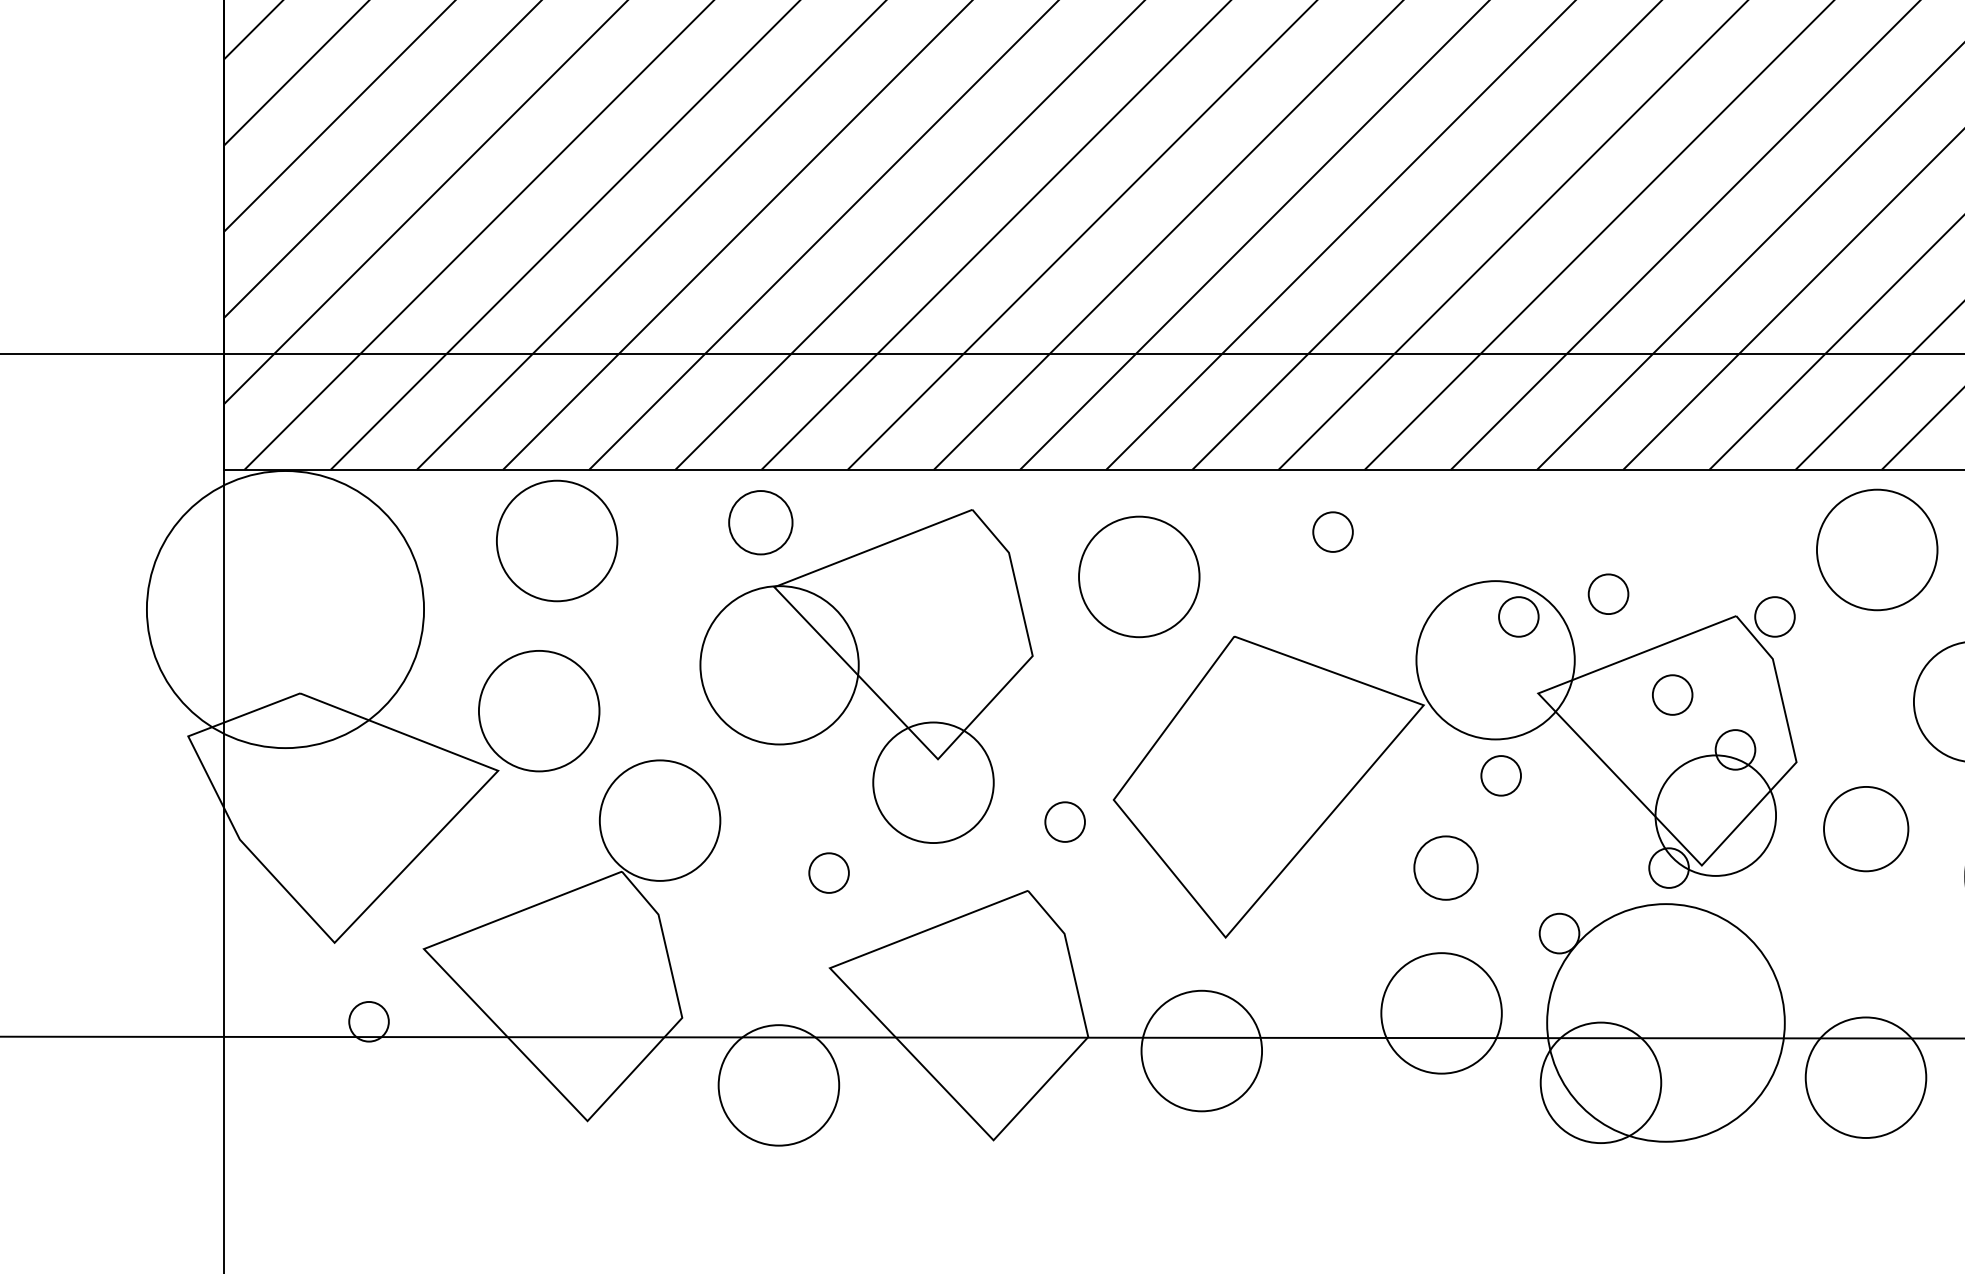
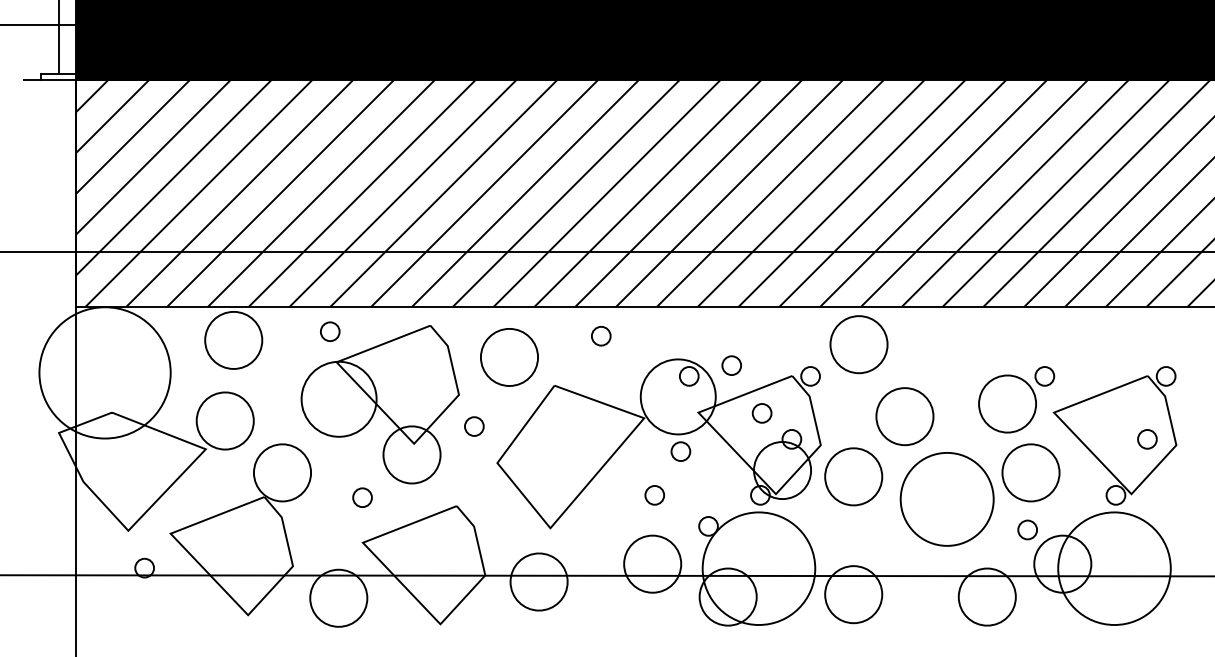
circle: (759, 522) -> (329, 331), size x0.62
circle: (1065, 821) -> (474, 426), moved
circle: (1865, 828) -> (853, 476), size x1.43
circle: (1445, 868) -> (654, 495), size x0.62

